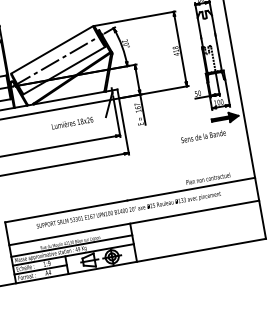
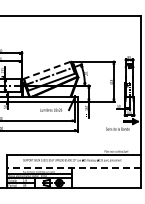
line: (52, 50) -> (47, 70), solid -> dashed
line: (133, 223) -> (73, 167), solid -> dashed

